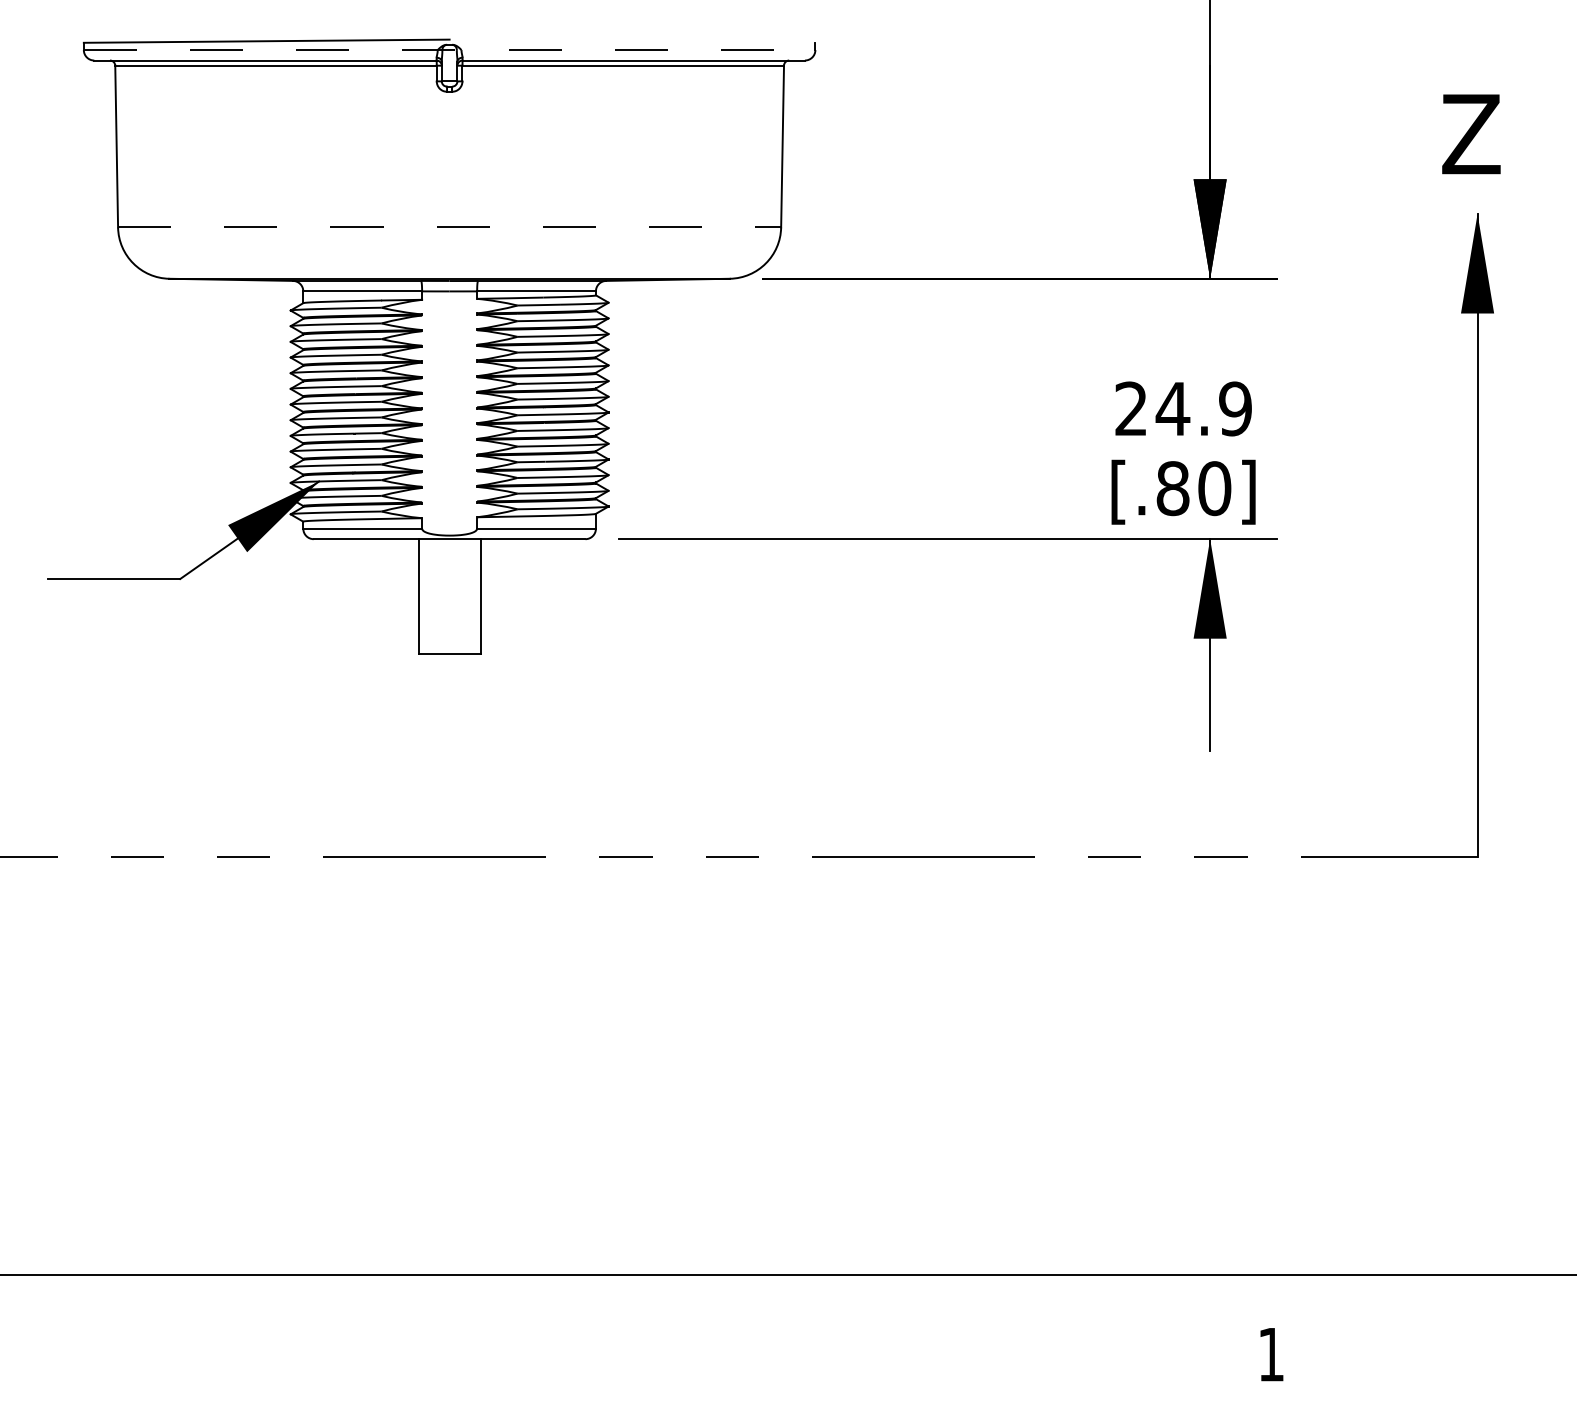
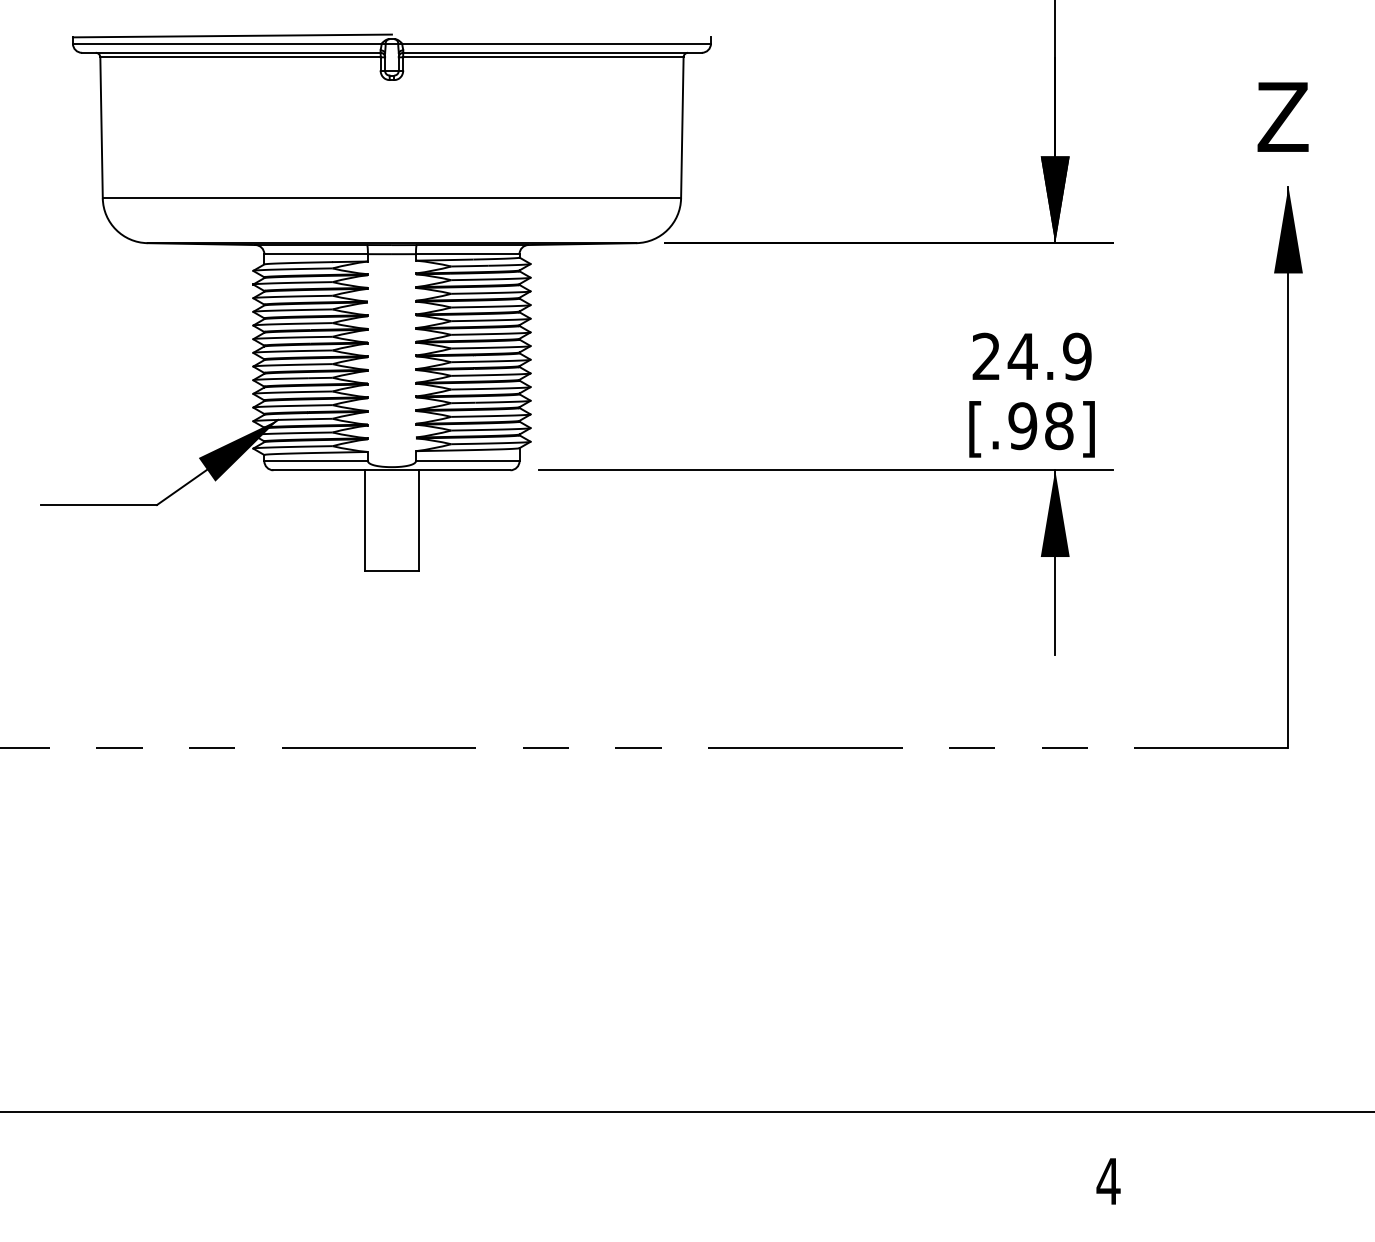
line: (450, 49) -> (392, 43), dashed -> solid
line: (450, 227) -> (392, 198), dashed -> solid
text: (1193, 488) -> (1040, 426), [.80] -> [.98]
text: (1271, 1354) -> (1108, 1181), 1 -> 4

